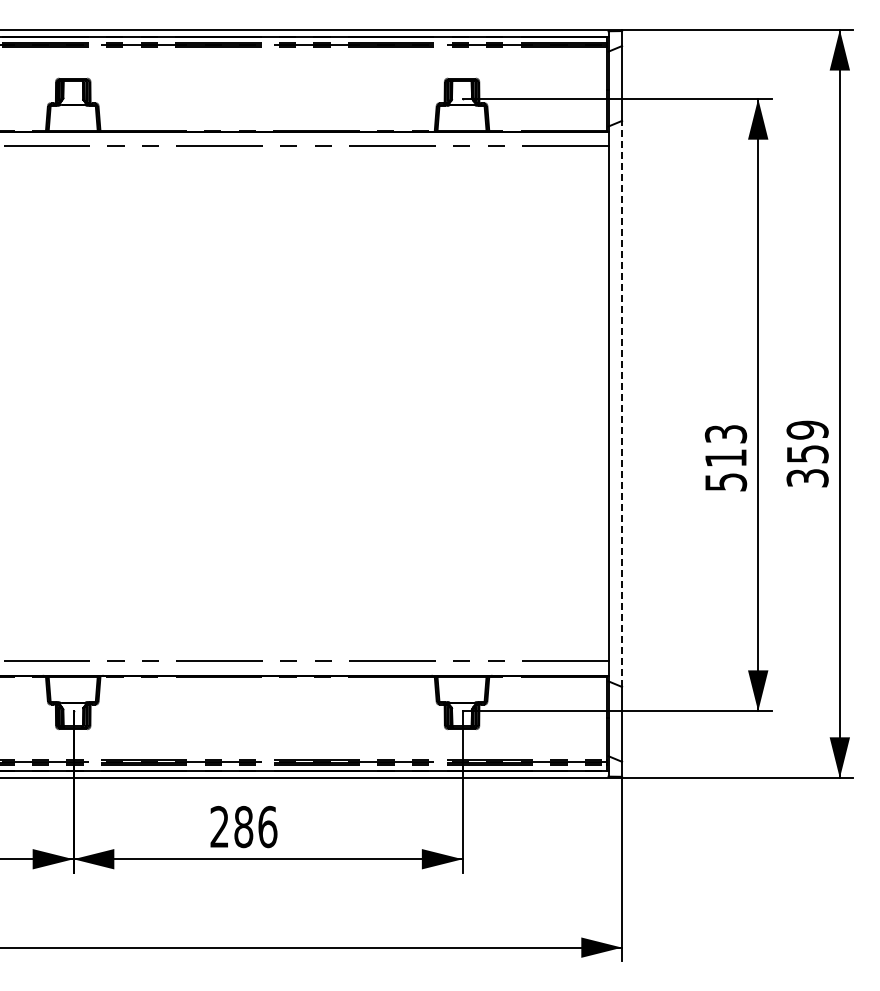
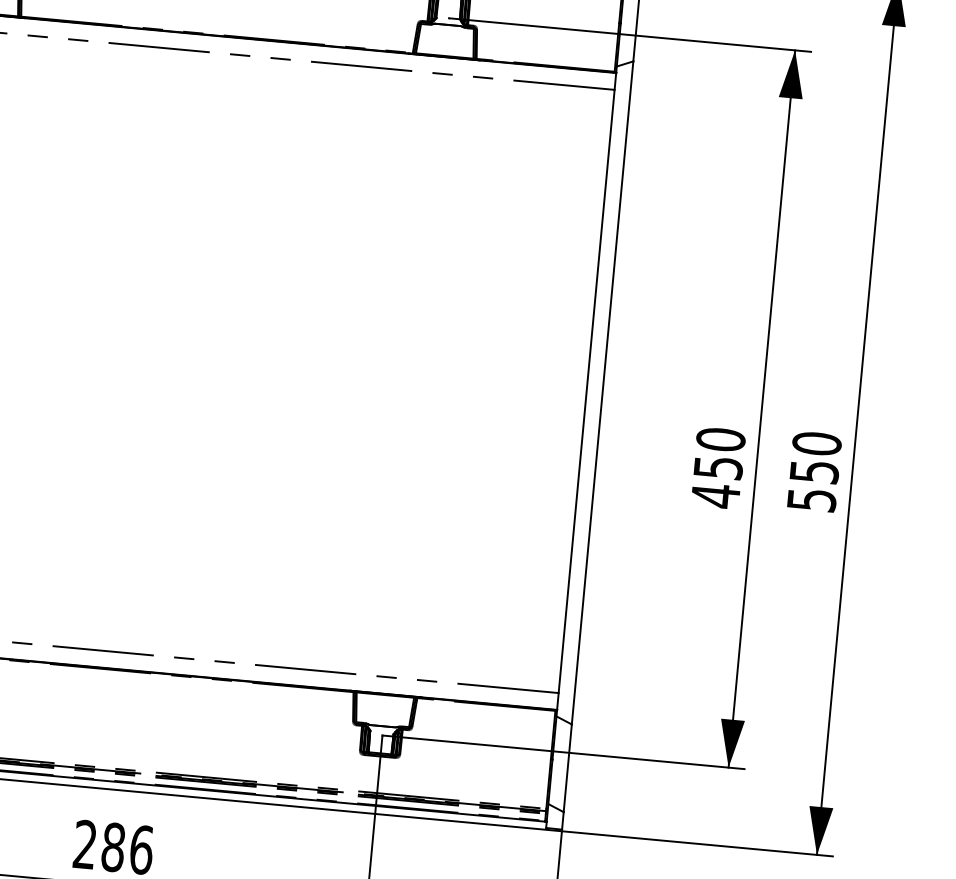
line: (622, 403) -> (603, 392), dashed -> solid
text: (807, 453) -> (814, 471), 359 -> 550
text: (726, 458) -> (718, 468), 513 -> 450

